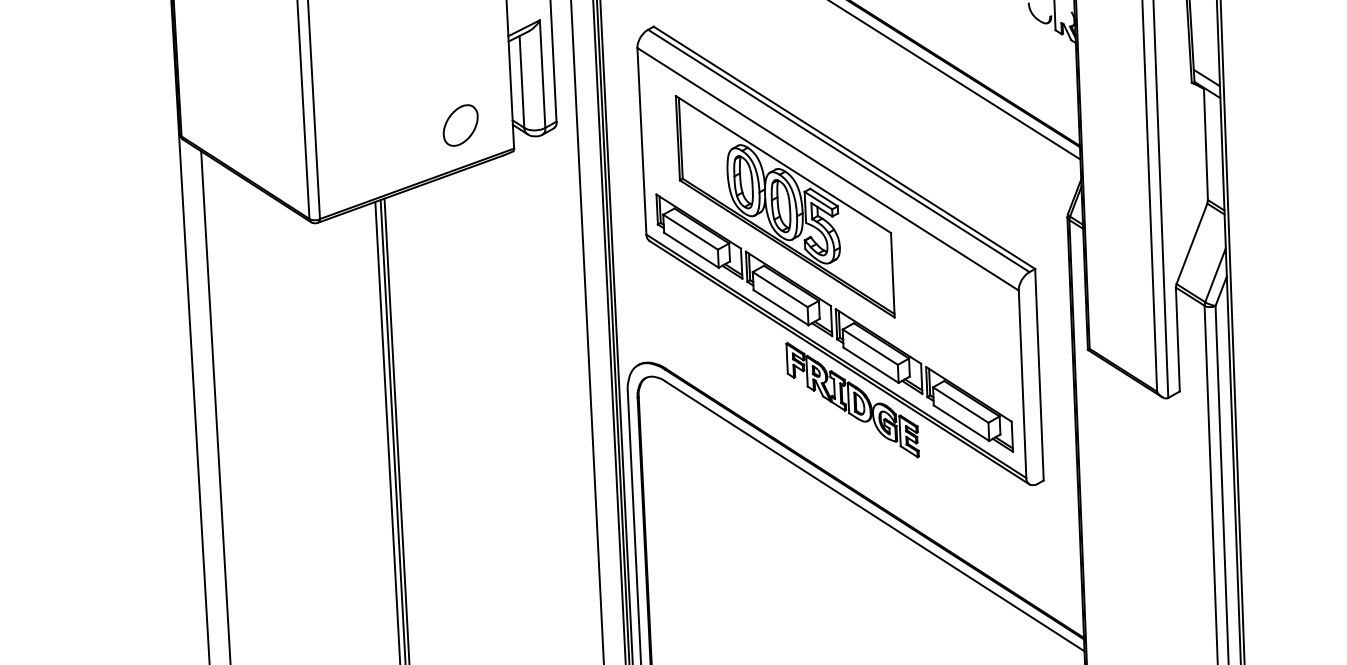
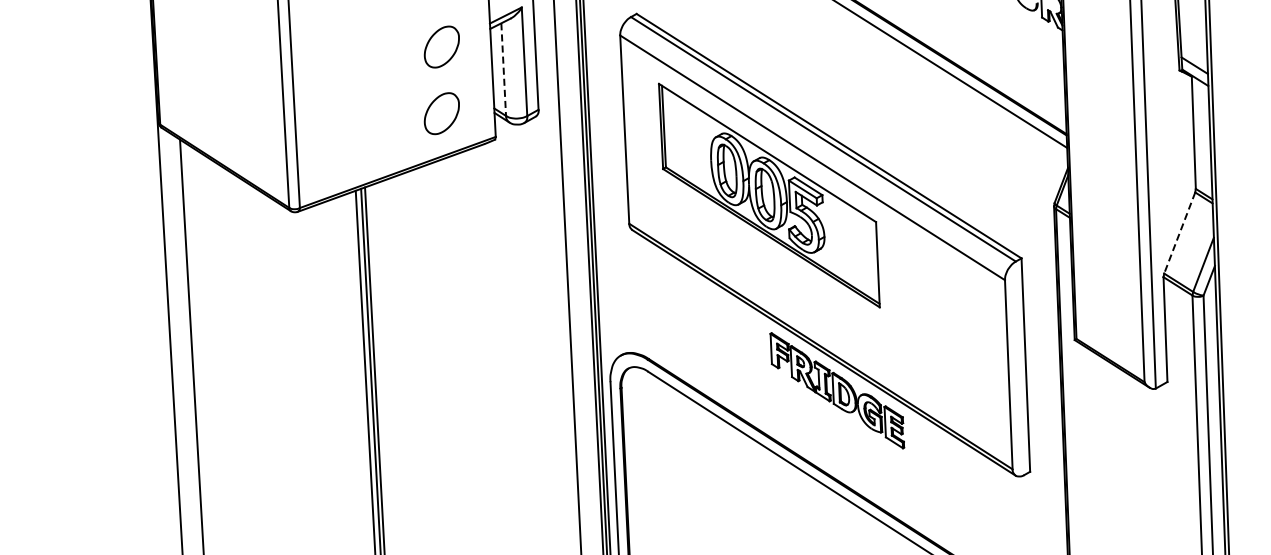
part: (460, 59) -> (441, 47), added
line: (521, 81) -> (503, 69), solid -> dashed
line: (1191, 244) -> (1179, 233), solid -> dashed
part: (834, 322) -> (819, 312), removed

